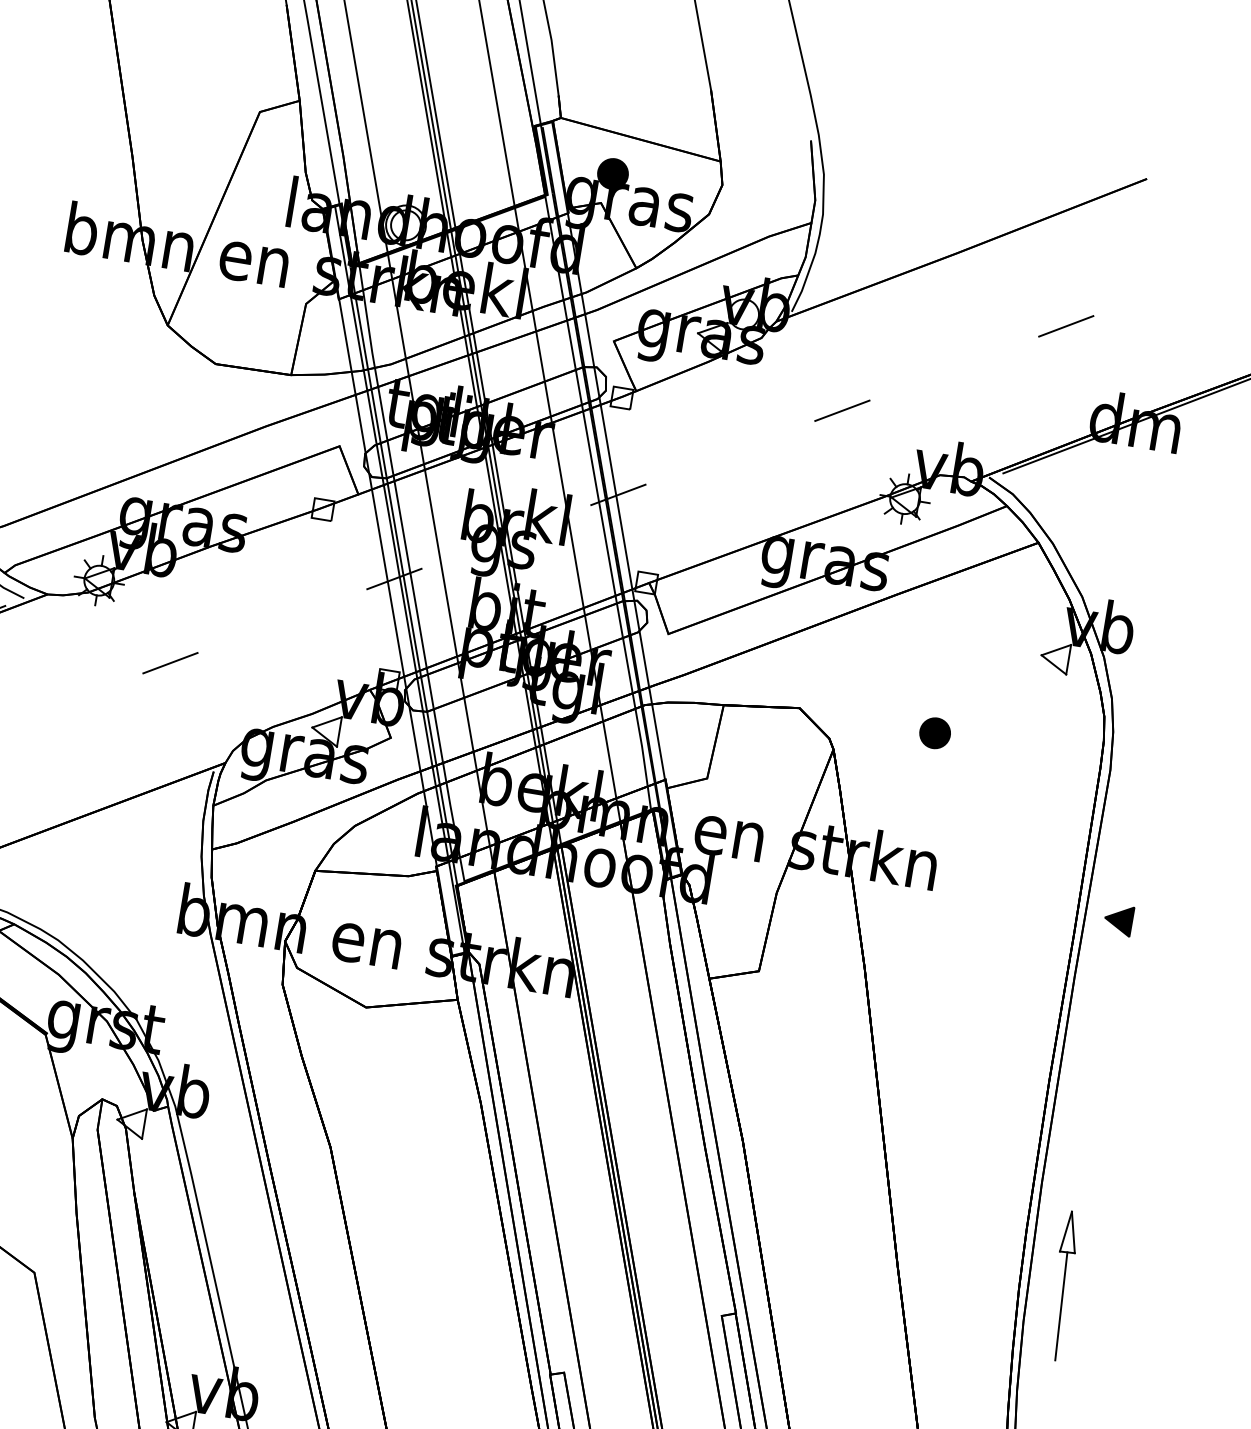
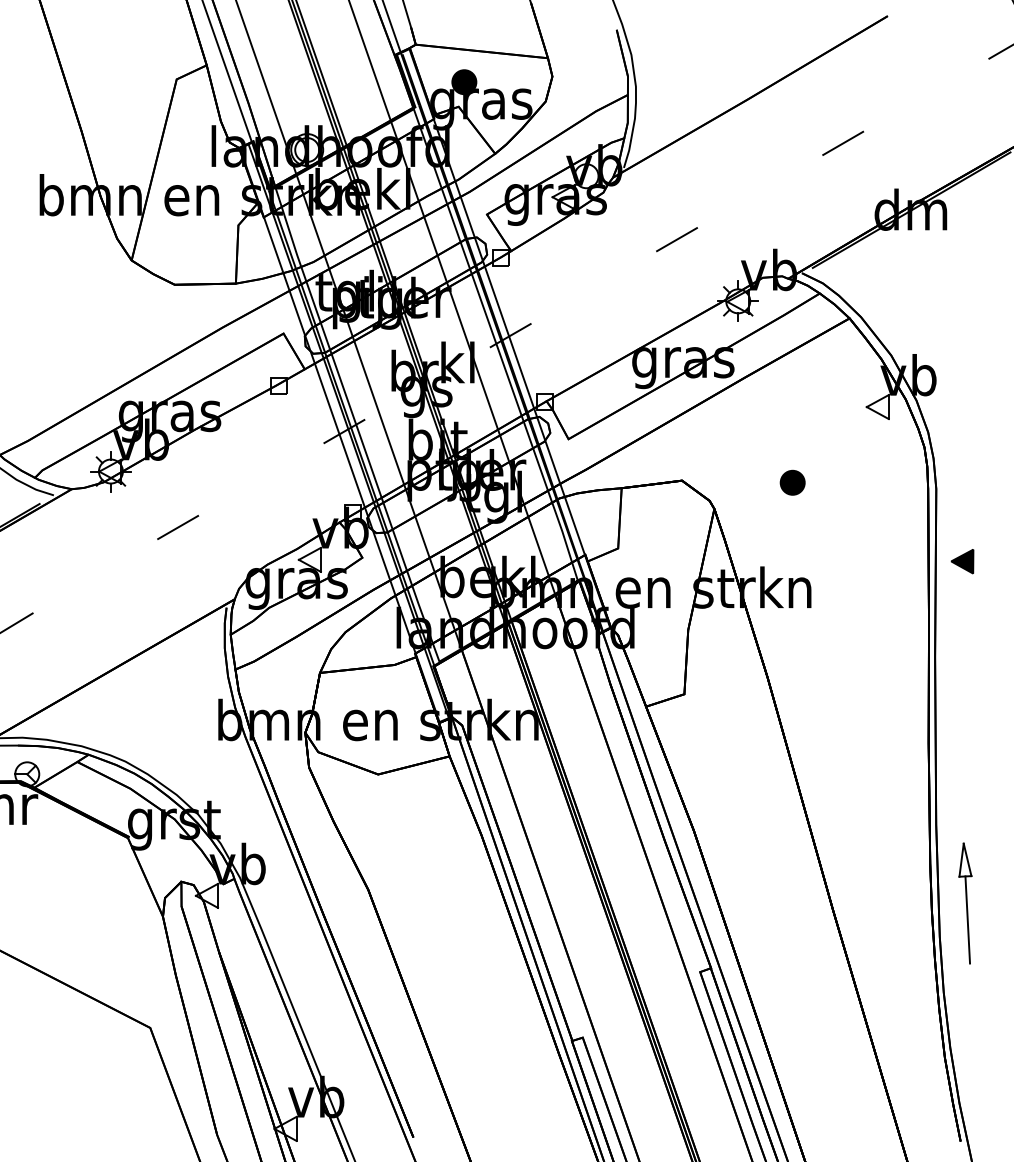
part: (1118, 919) -> (962, 561), moved

